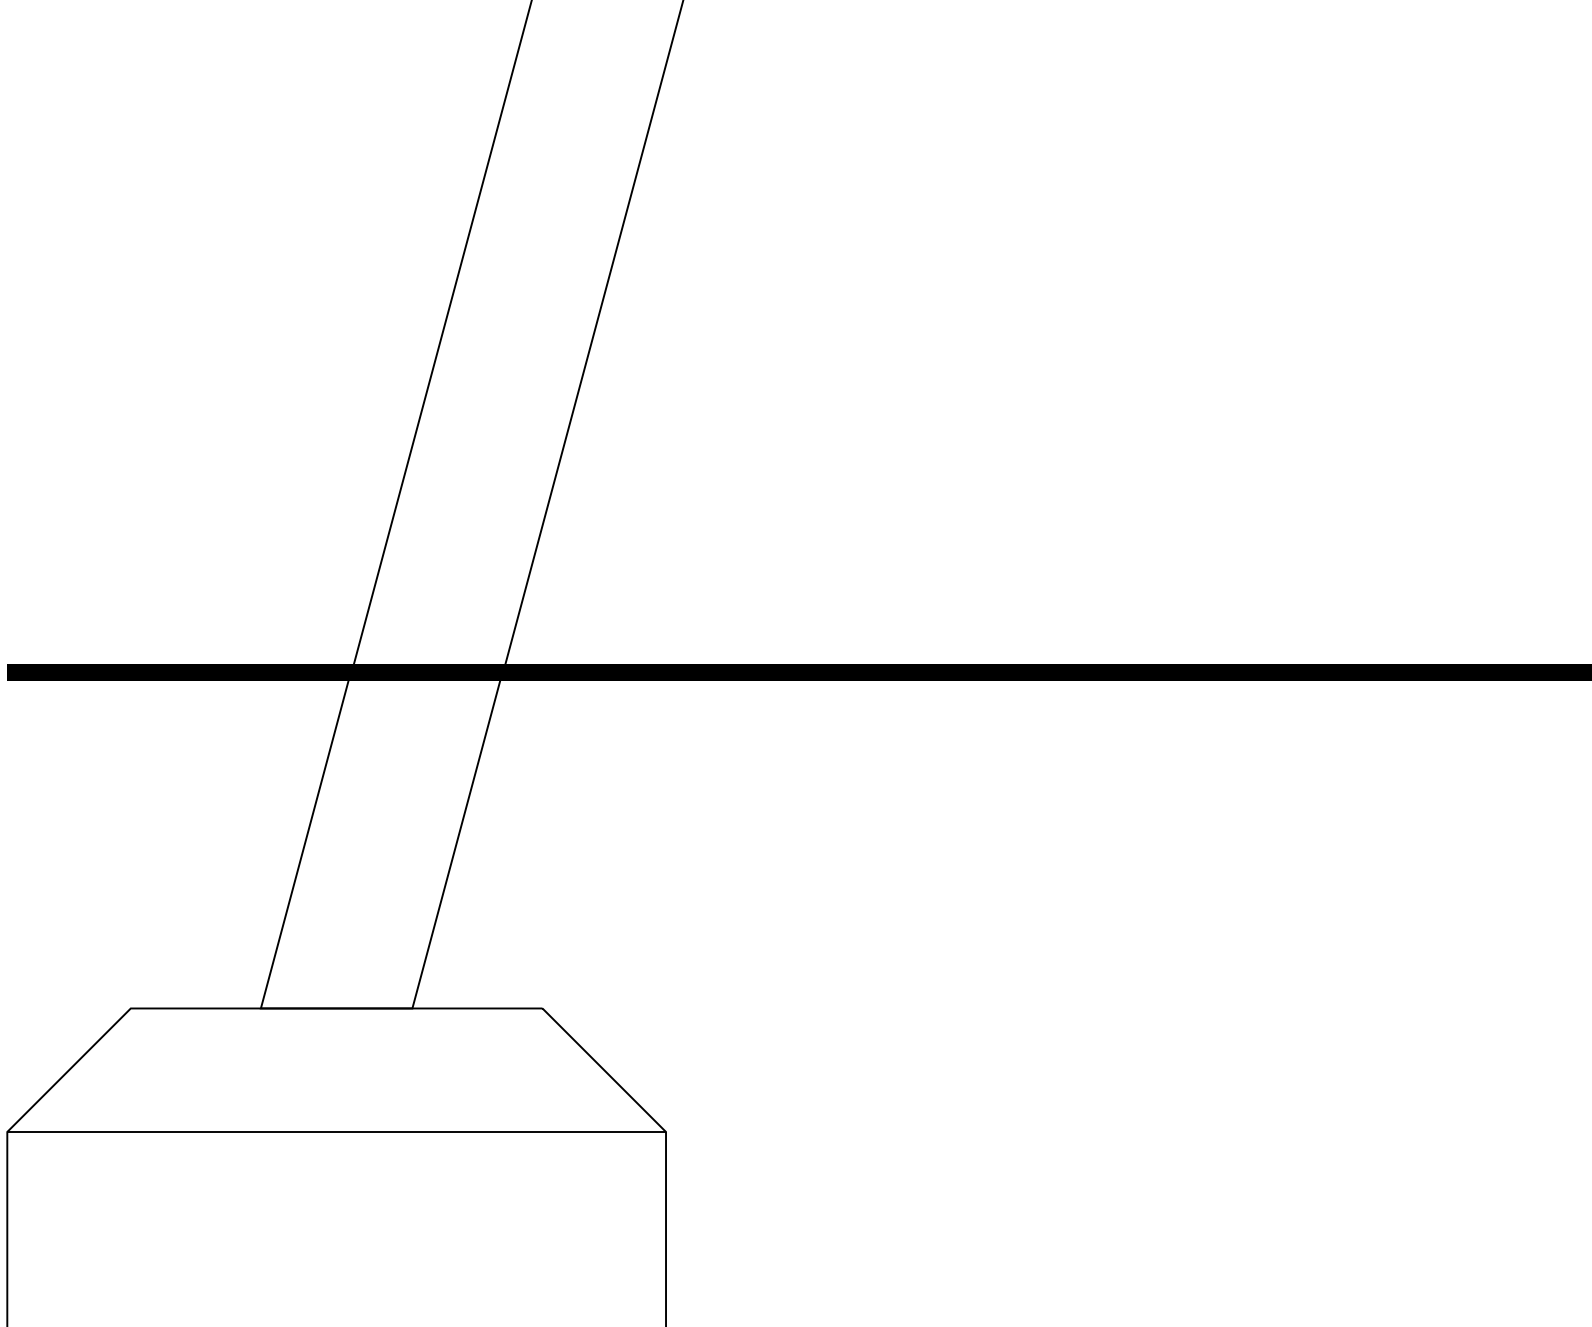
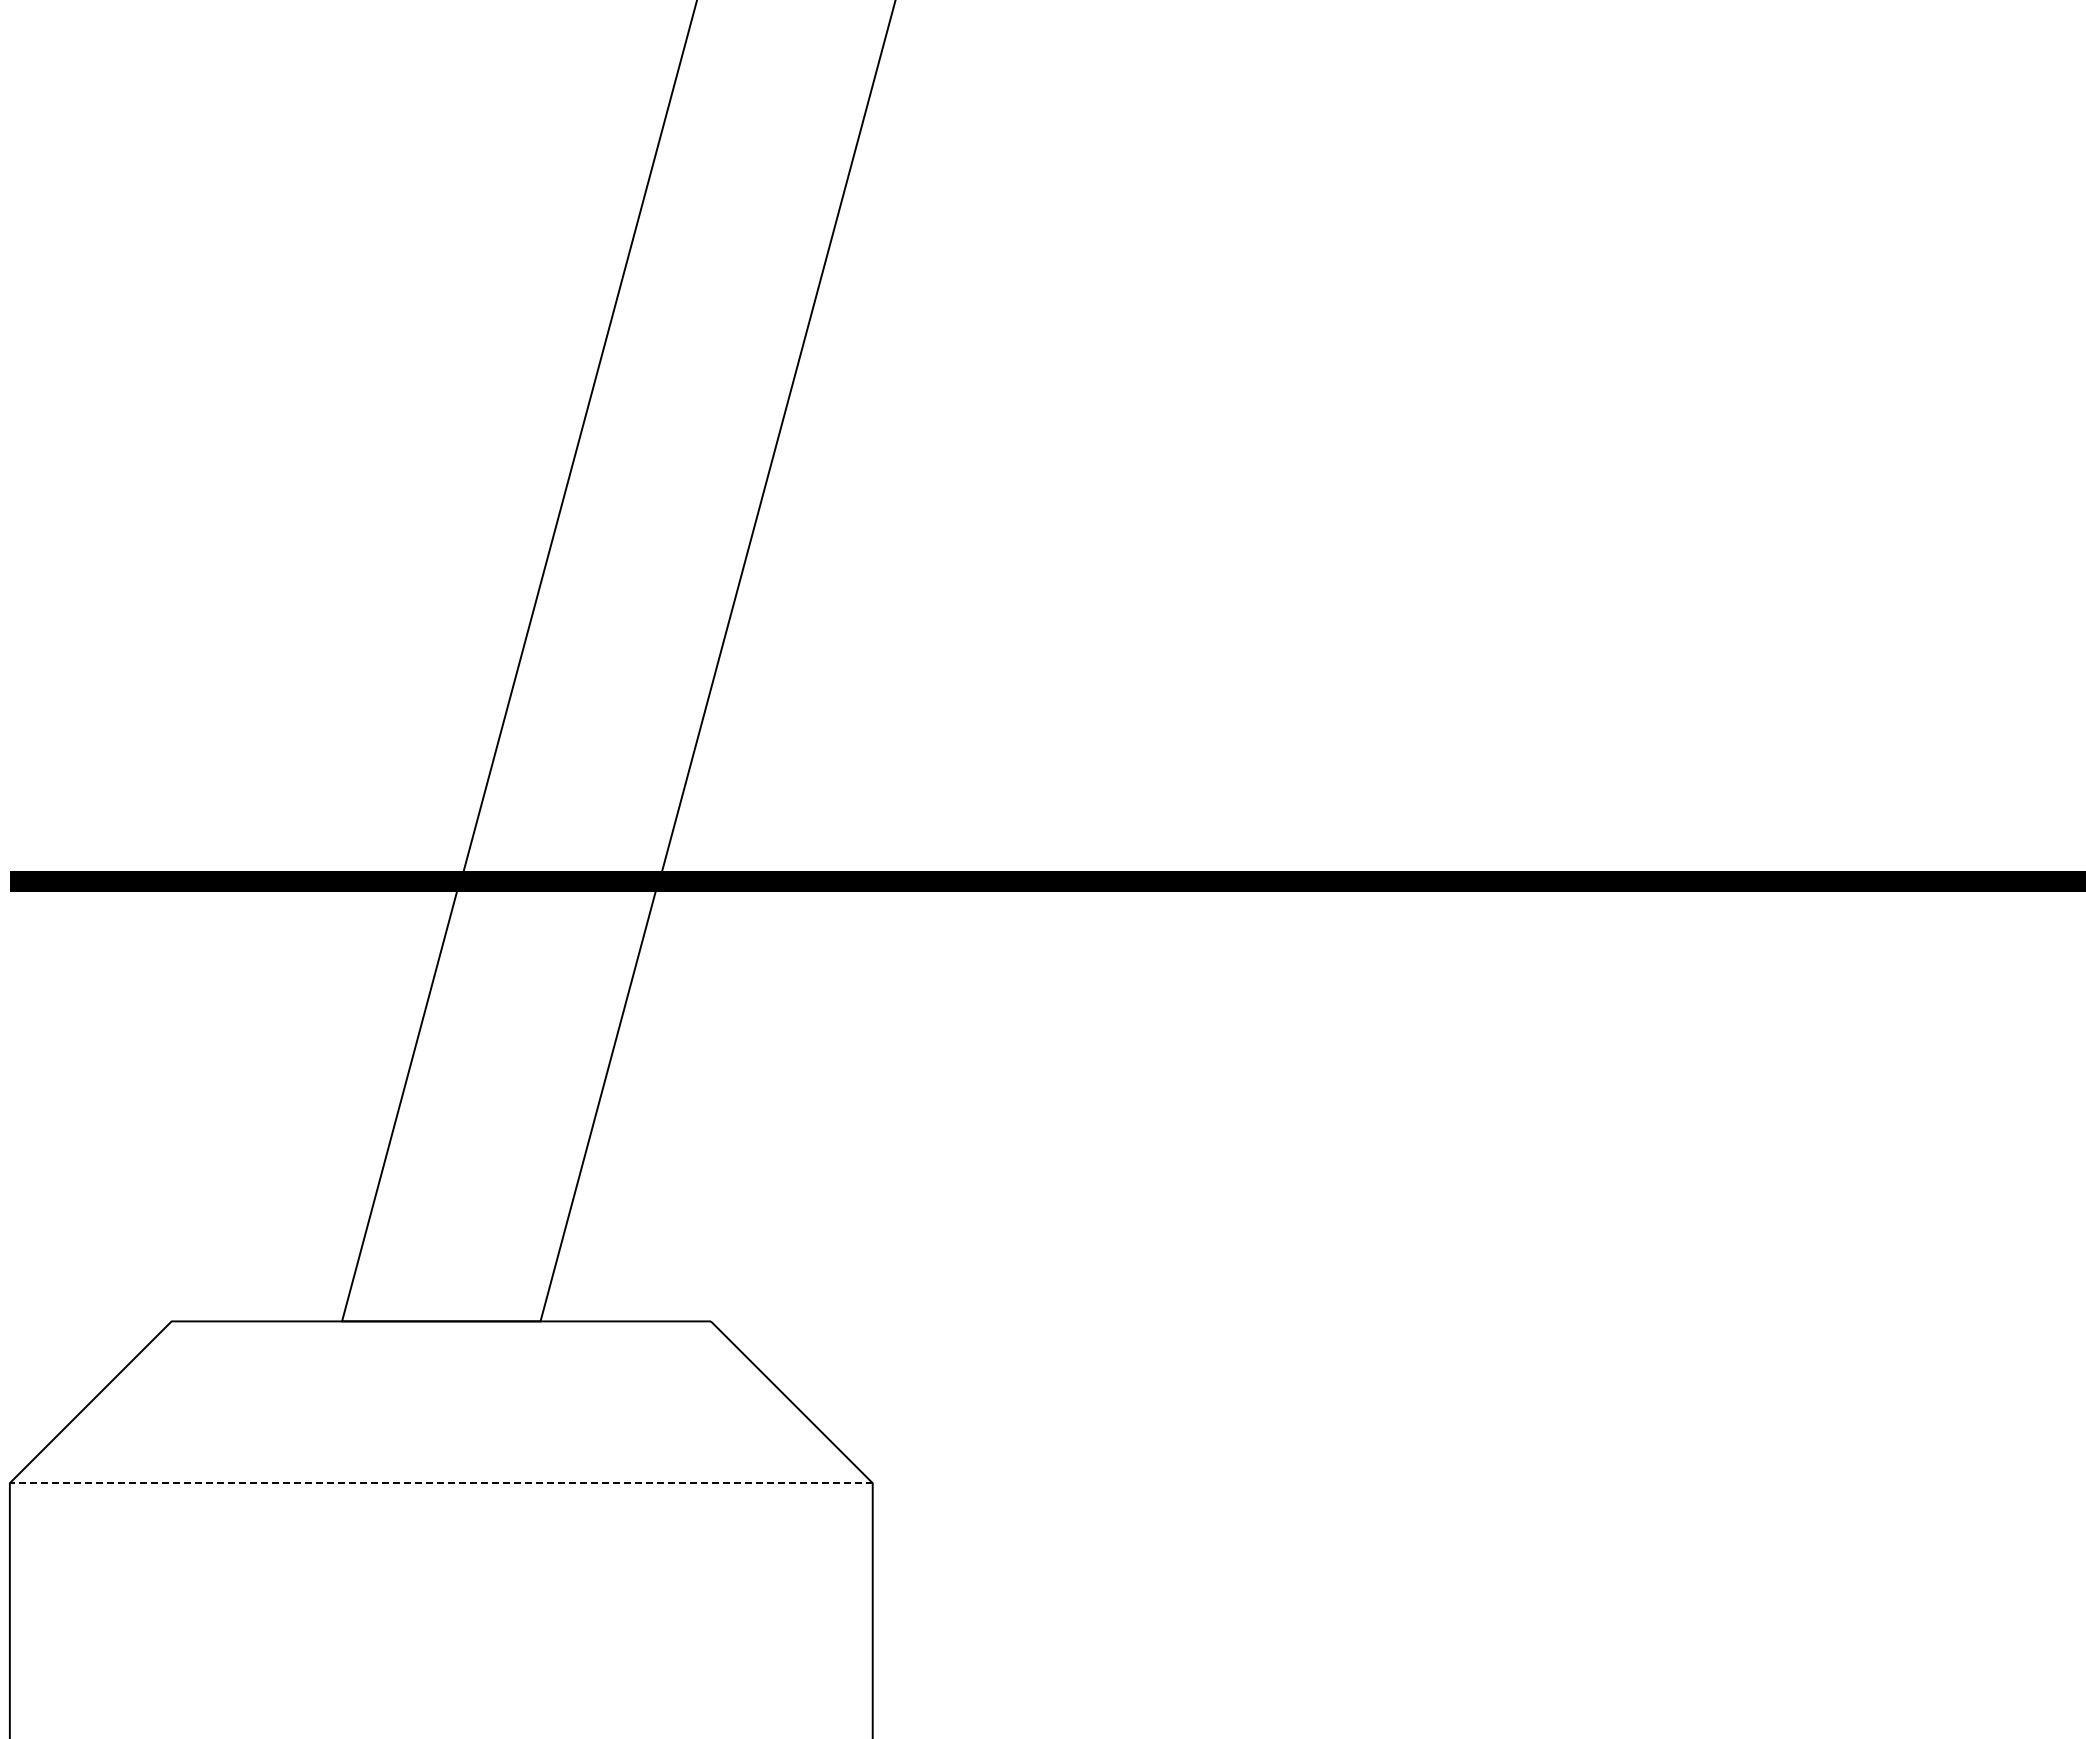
line: (336, 1132) -> (440, 1483), solid -> dashed

